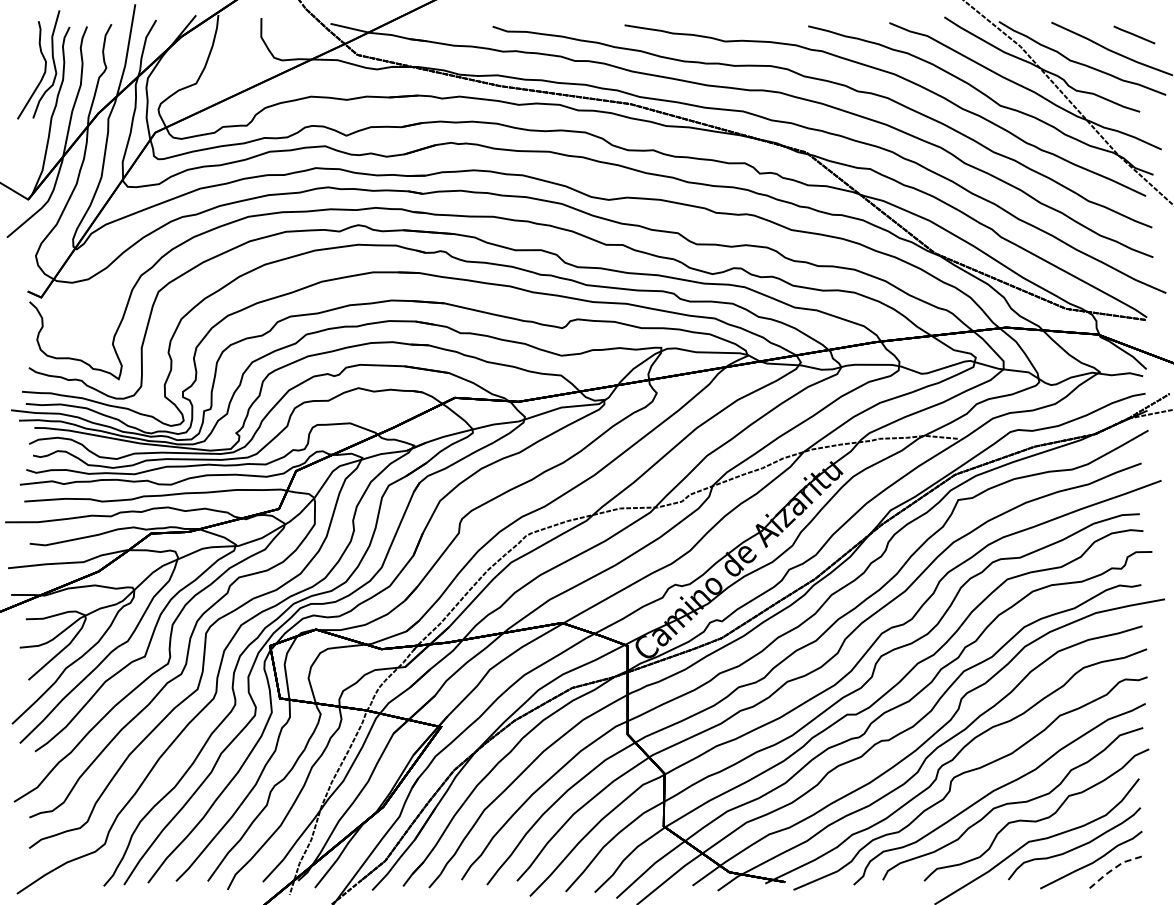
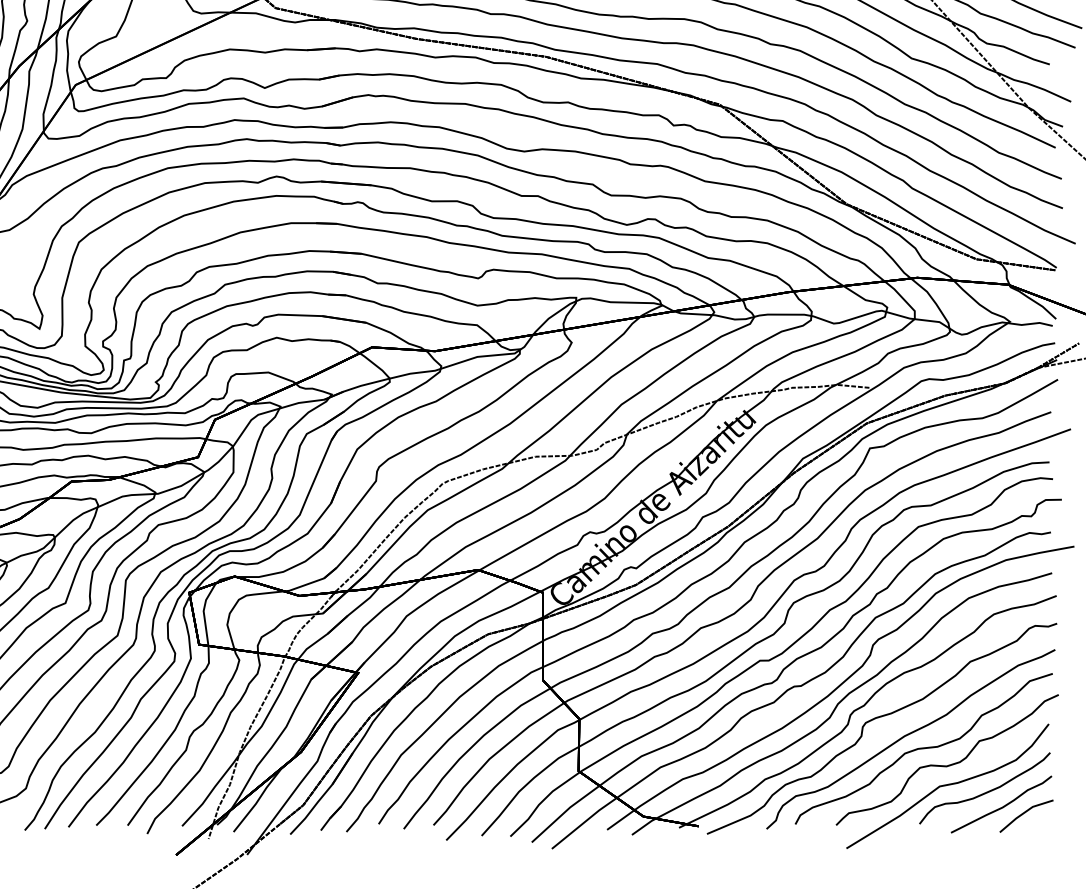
line: (1114, 868) -> (1024, 812), dashed -> solid

